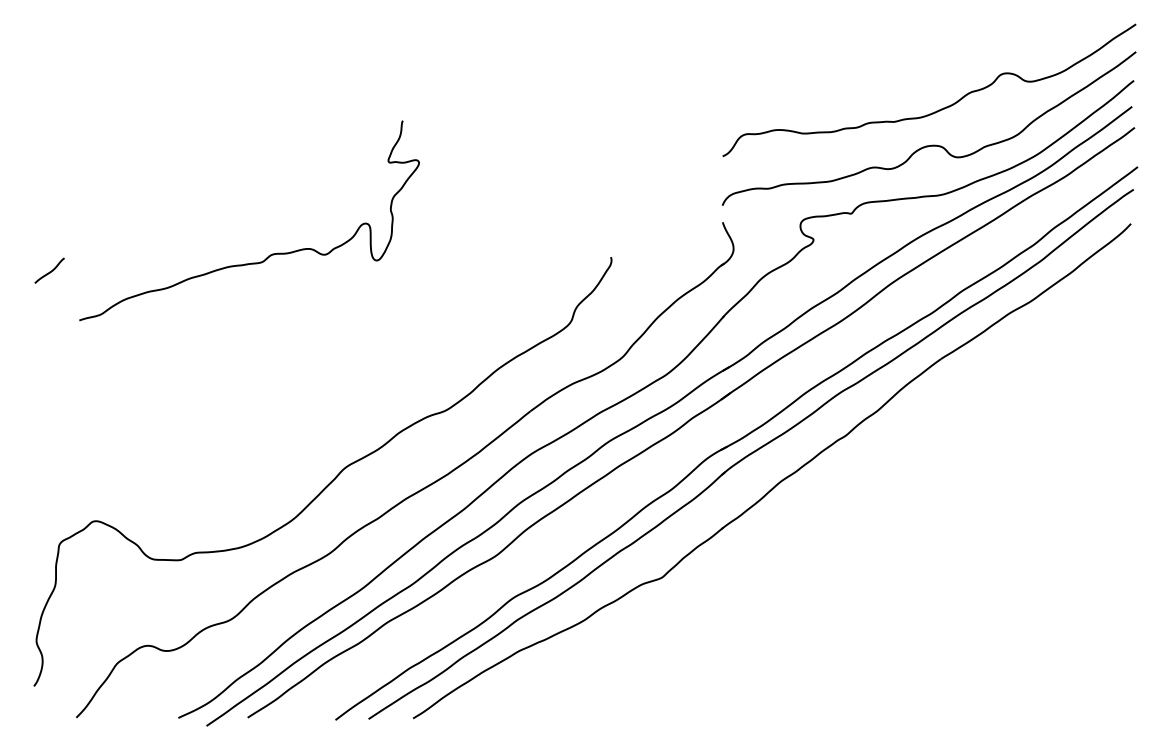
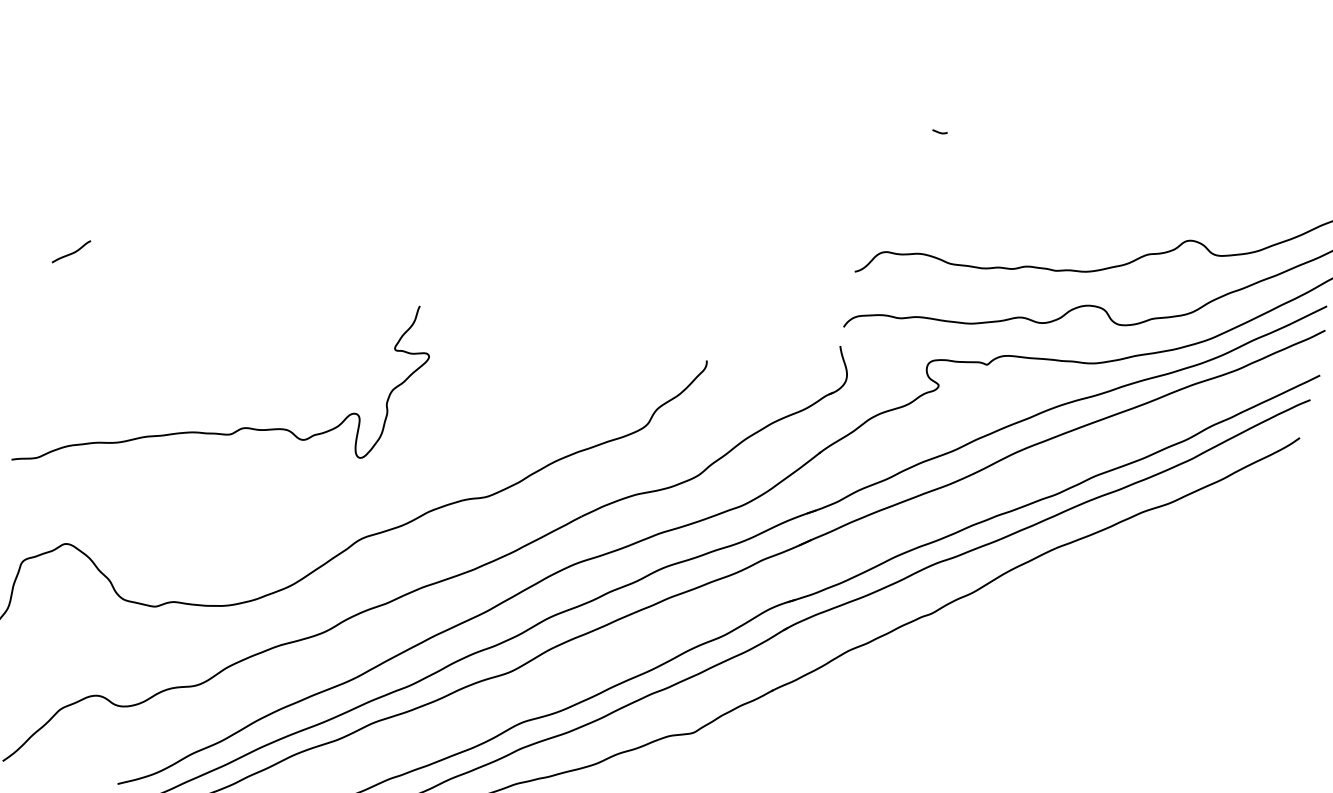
curve: (771, 22) -> (939, 131), added
curve: (268, 255) -> (238, 428), moved

